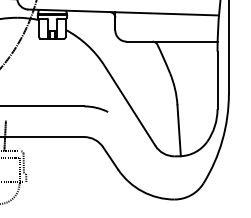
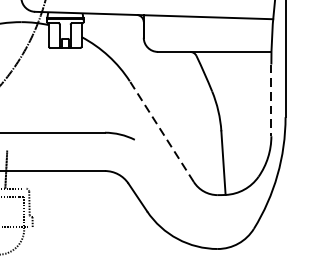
line: (217, 80) -> (271, 100), solid -> dashed
line: (129, 105) -> (161, 131), solid -> dashed

